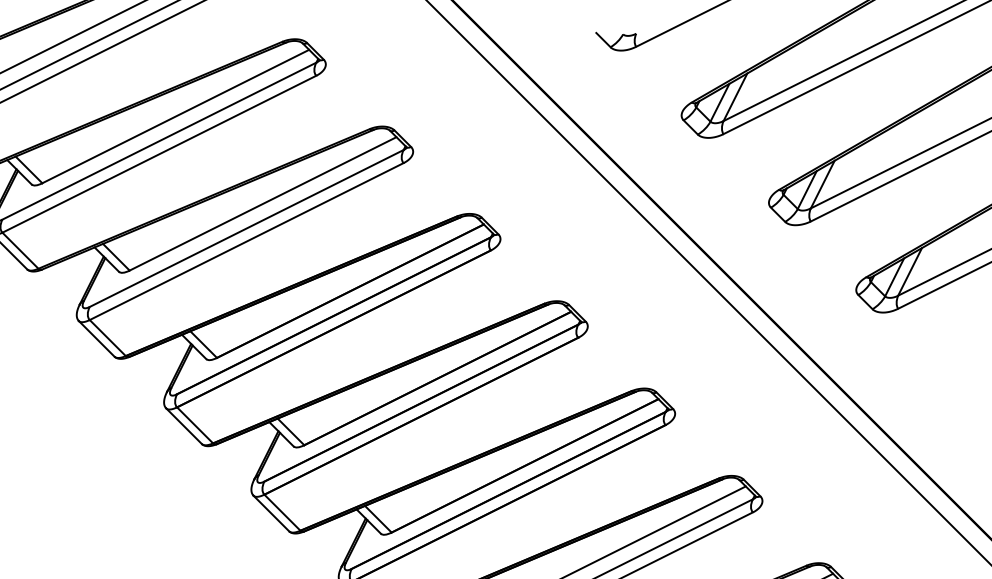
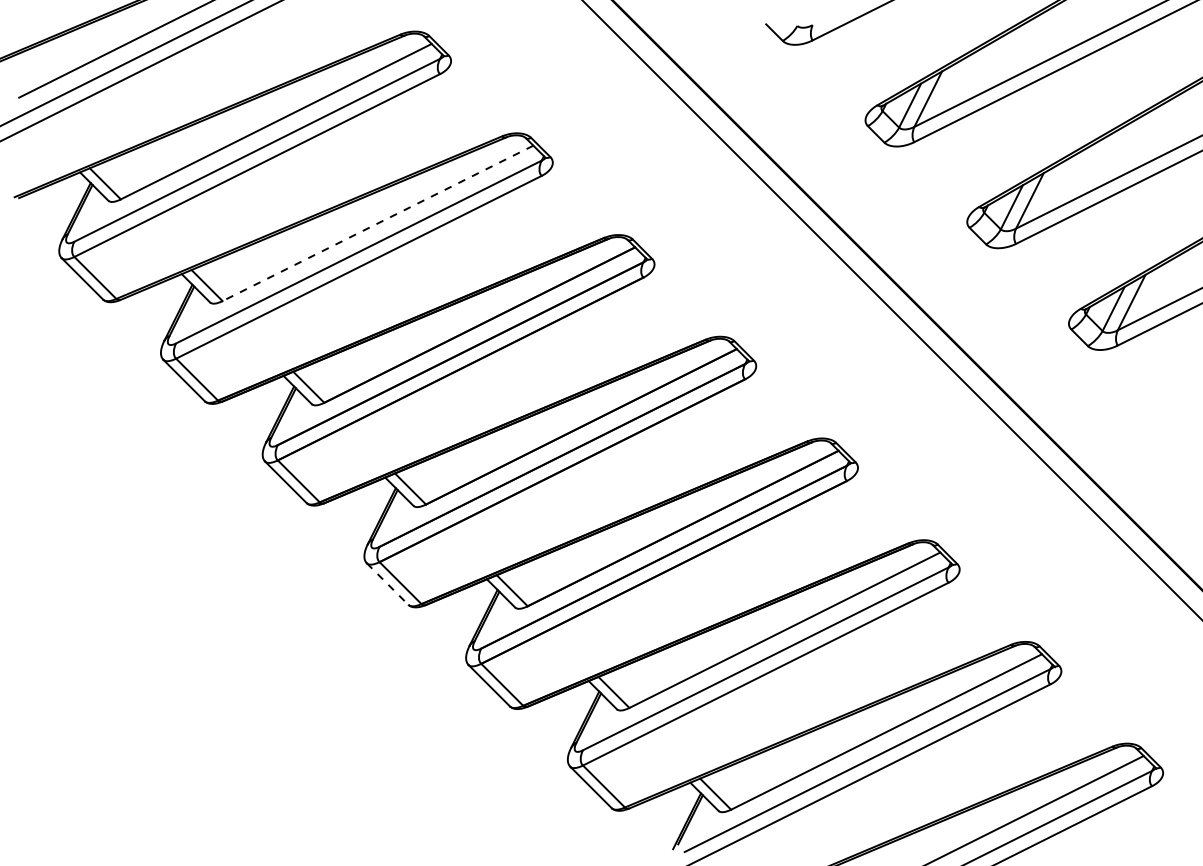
line: (263, 203) -> (378, 223), solid -> dashed
line: (271, 513) -> (387, 584), solid -> dashed

